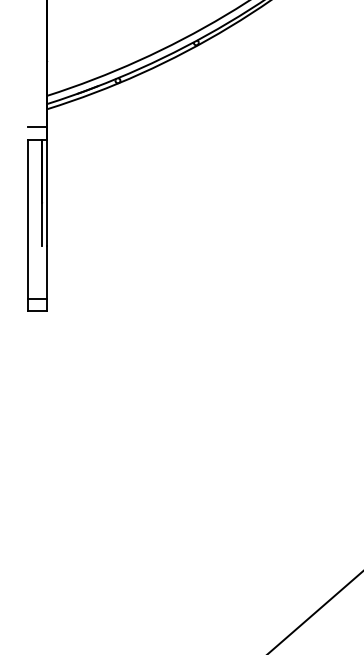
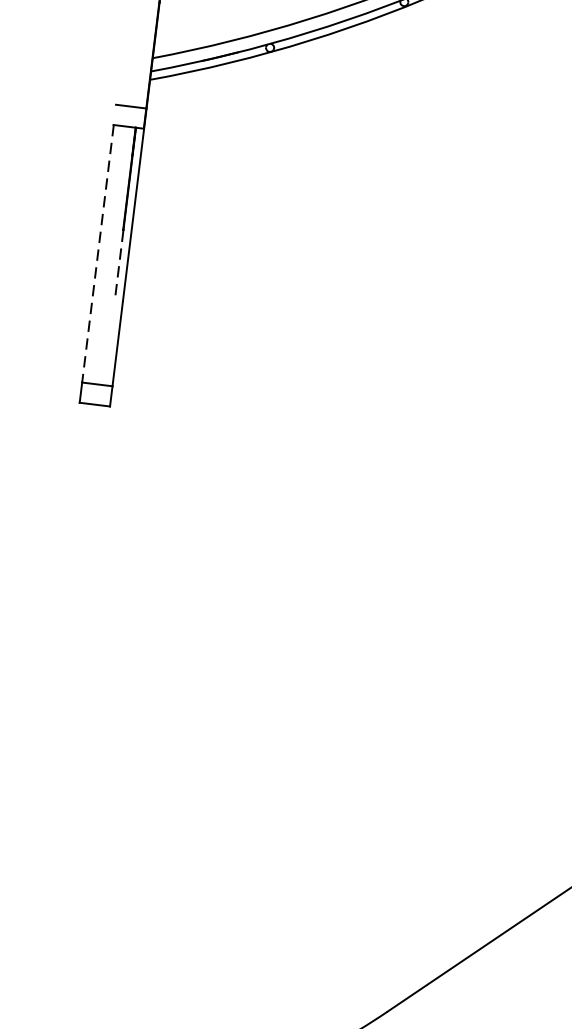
line: (28, 219) -> (98, 254), solid -> dashed
line: (42, 225) -> (119, 266), solid -> dashed

